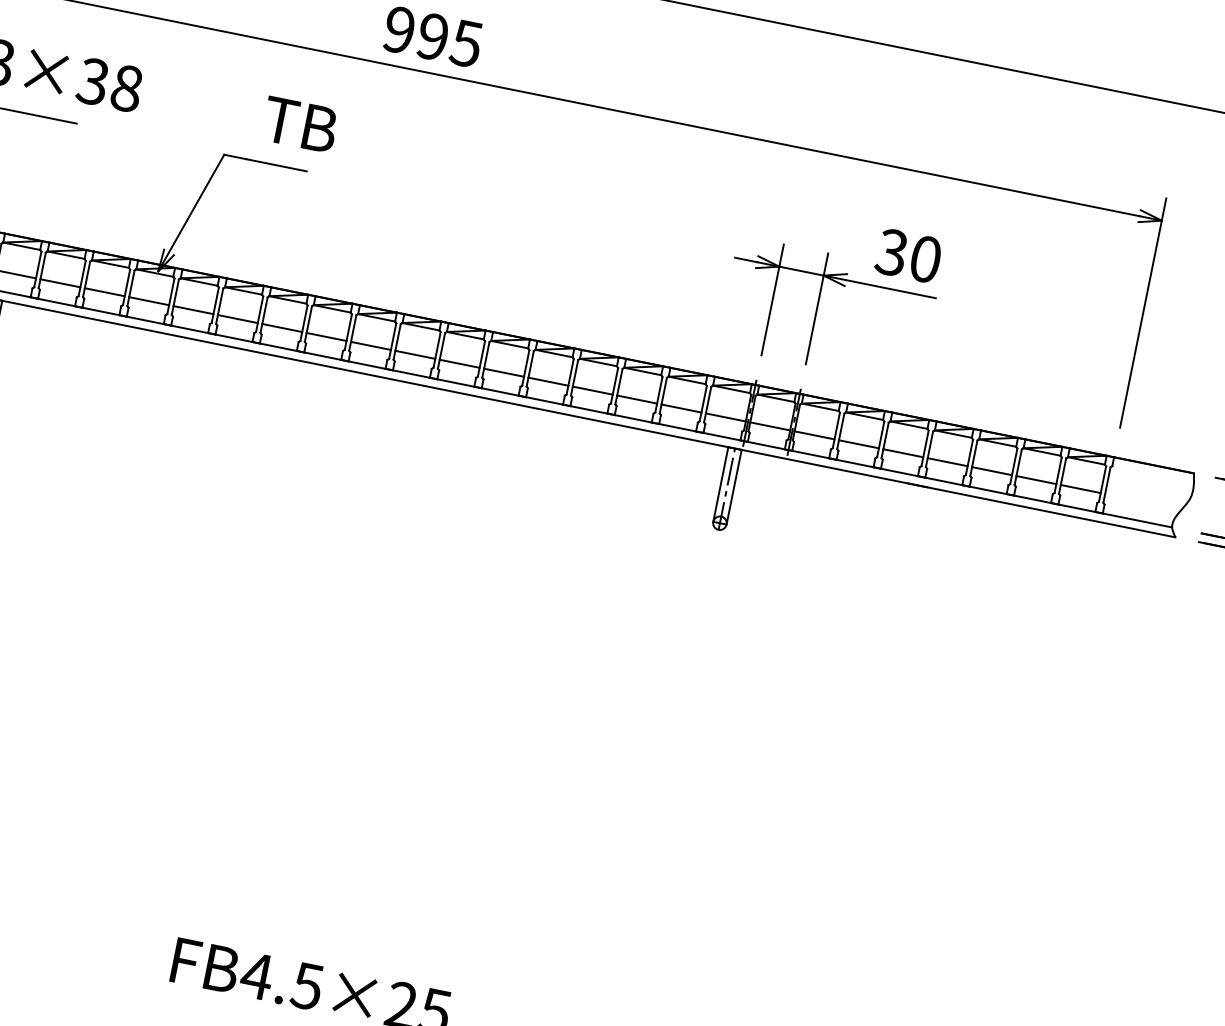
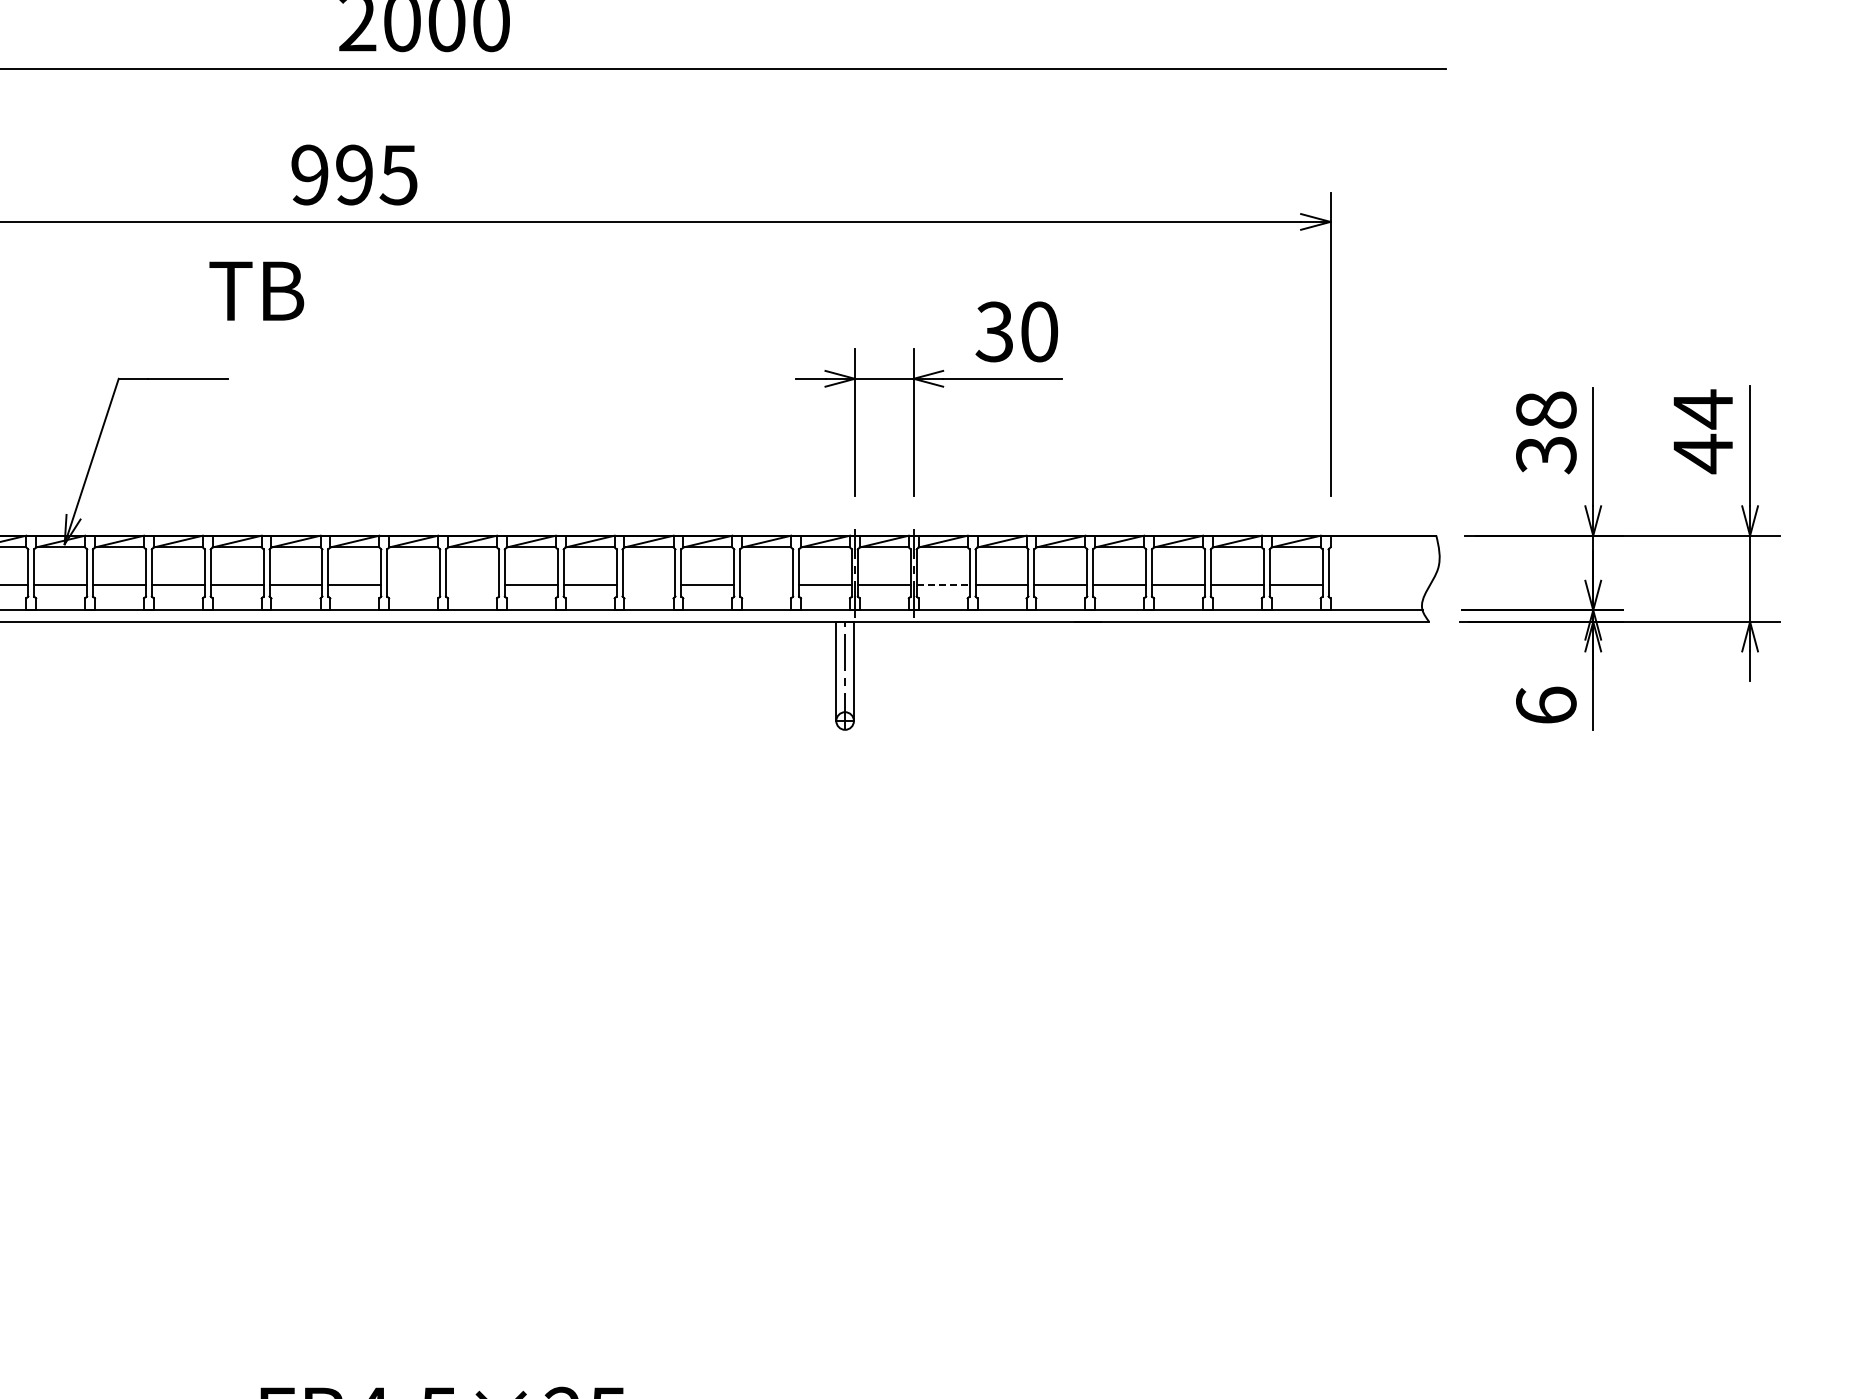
text: (300, 124) -> (256, 290), moved
line: (415, 354) -> (413, 584), removed
line: (459, 363) -> (472, 584), removed
line: (592, 390) -> (648, 584), removed
line: (681, 408) -> (766, 584), removed
line: (814, 435) -> (943, 584), solid -> dashed

